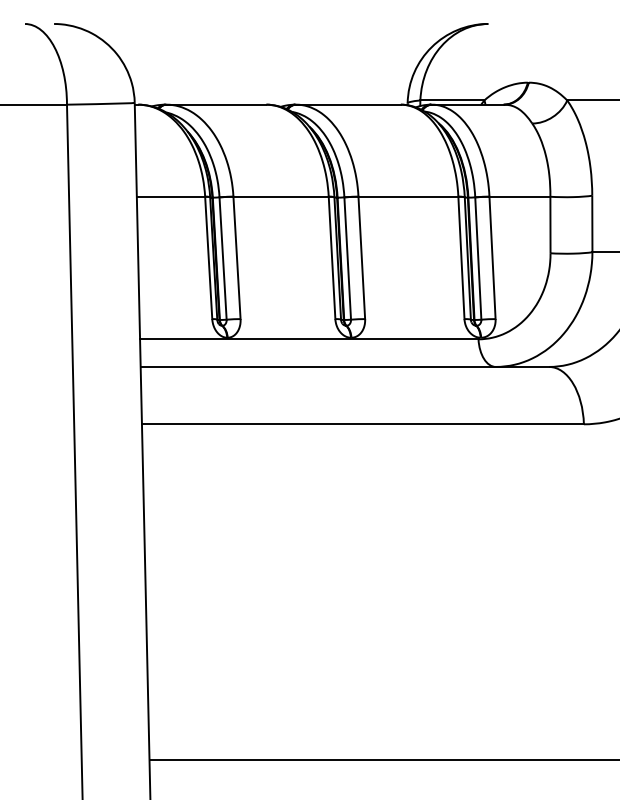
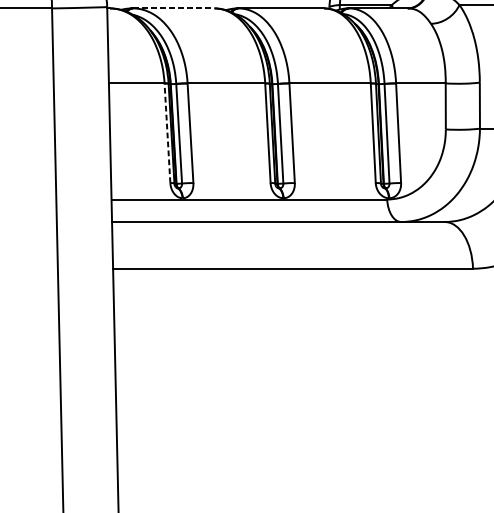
line: (216, 104) -> (173, 8), solid -> dashed
line: (208, 257) -> (167, 132), solid -> dashed

